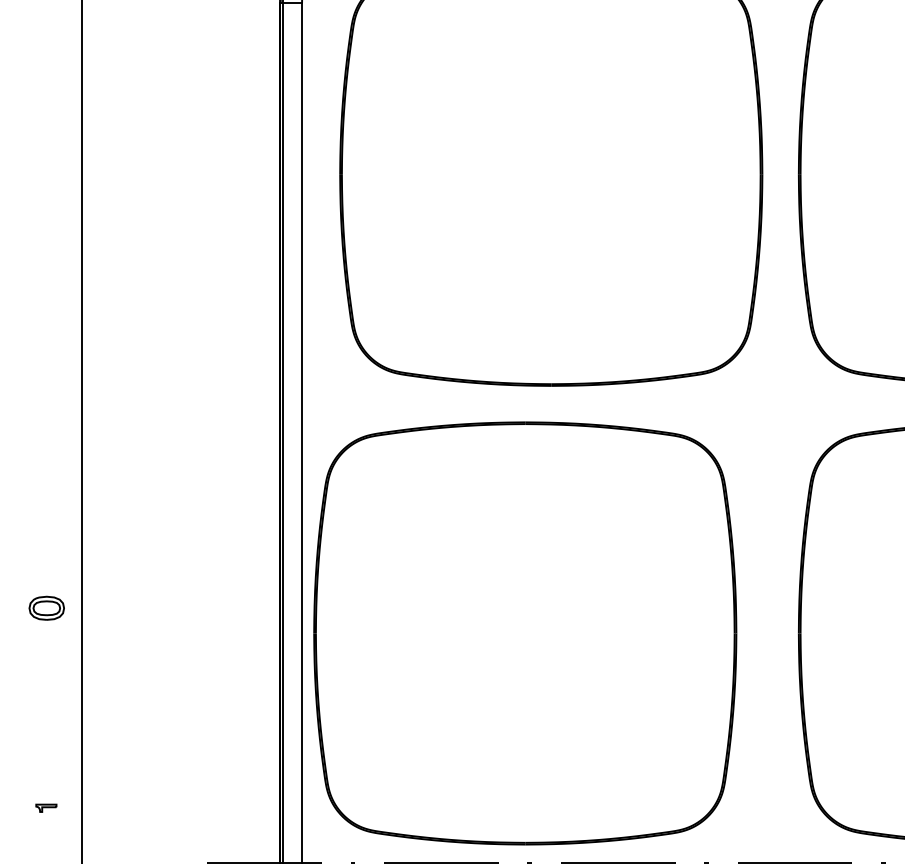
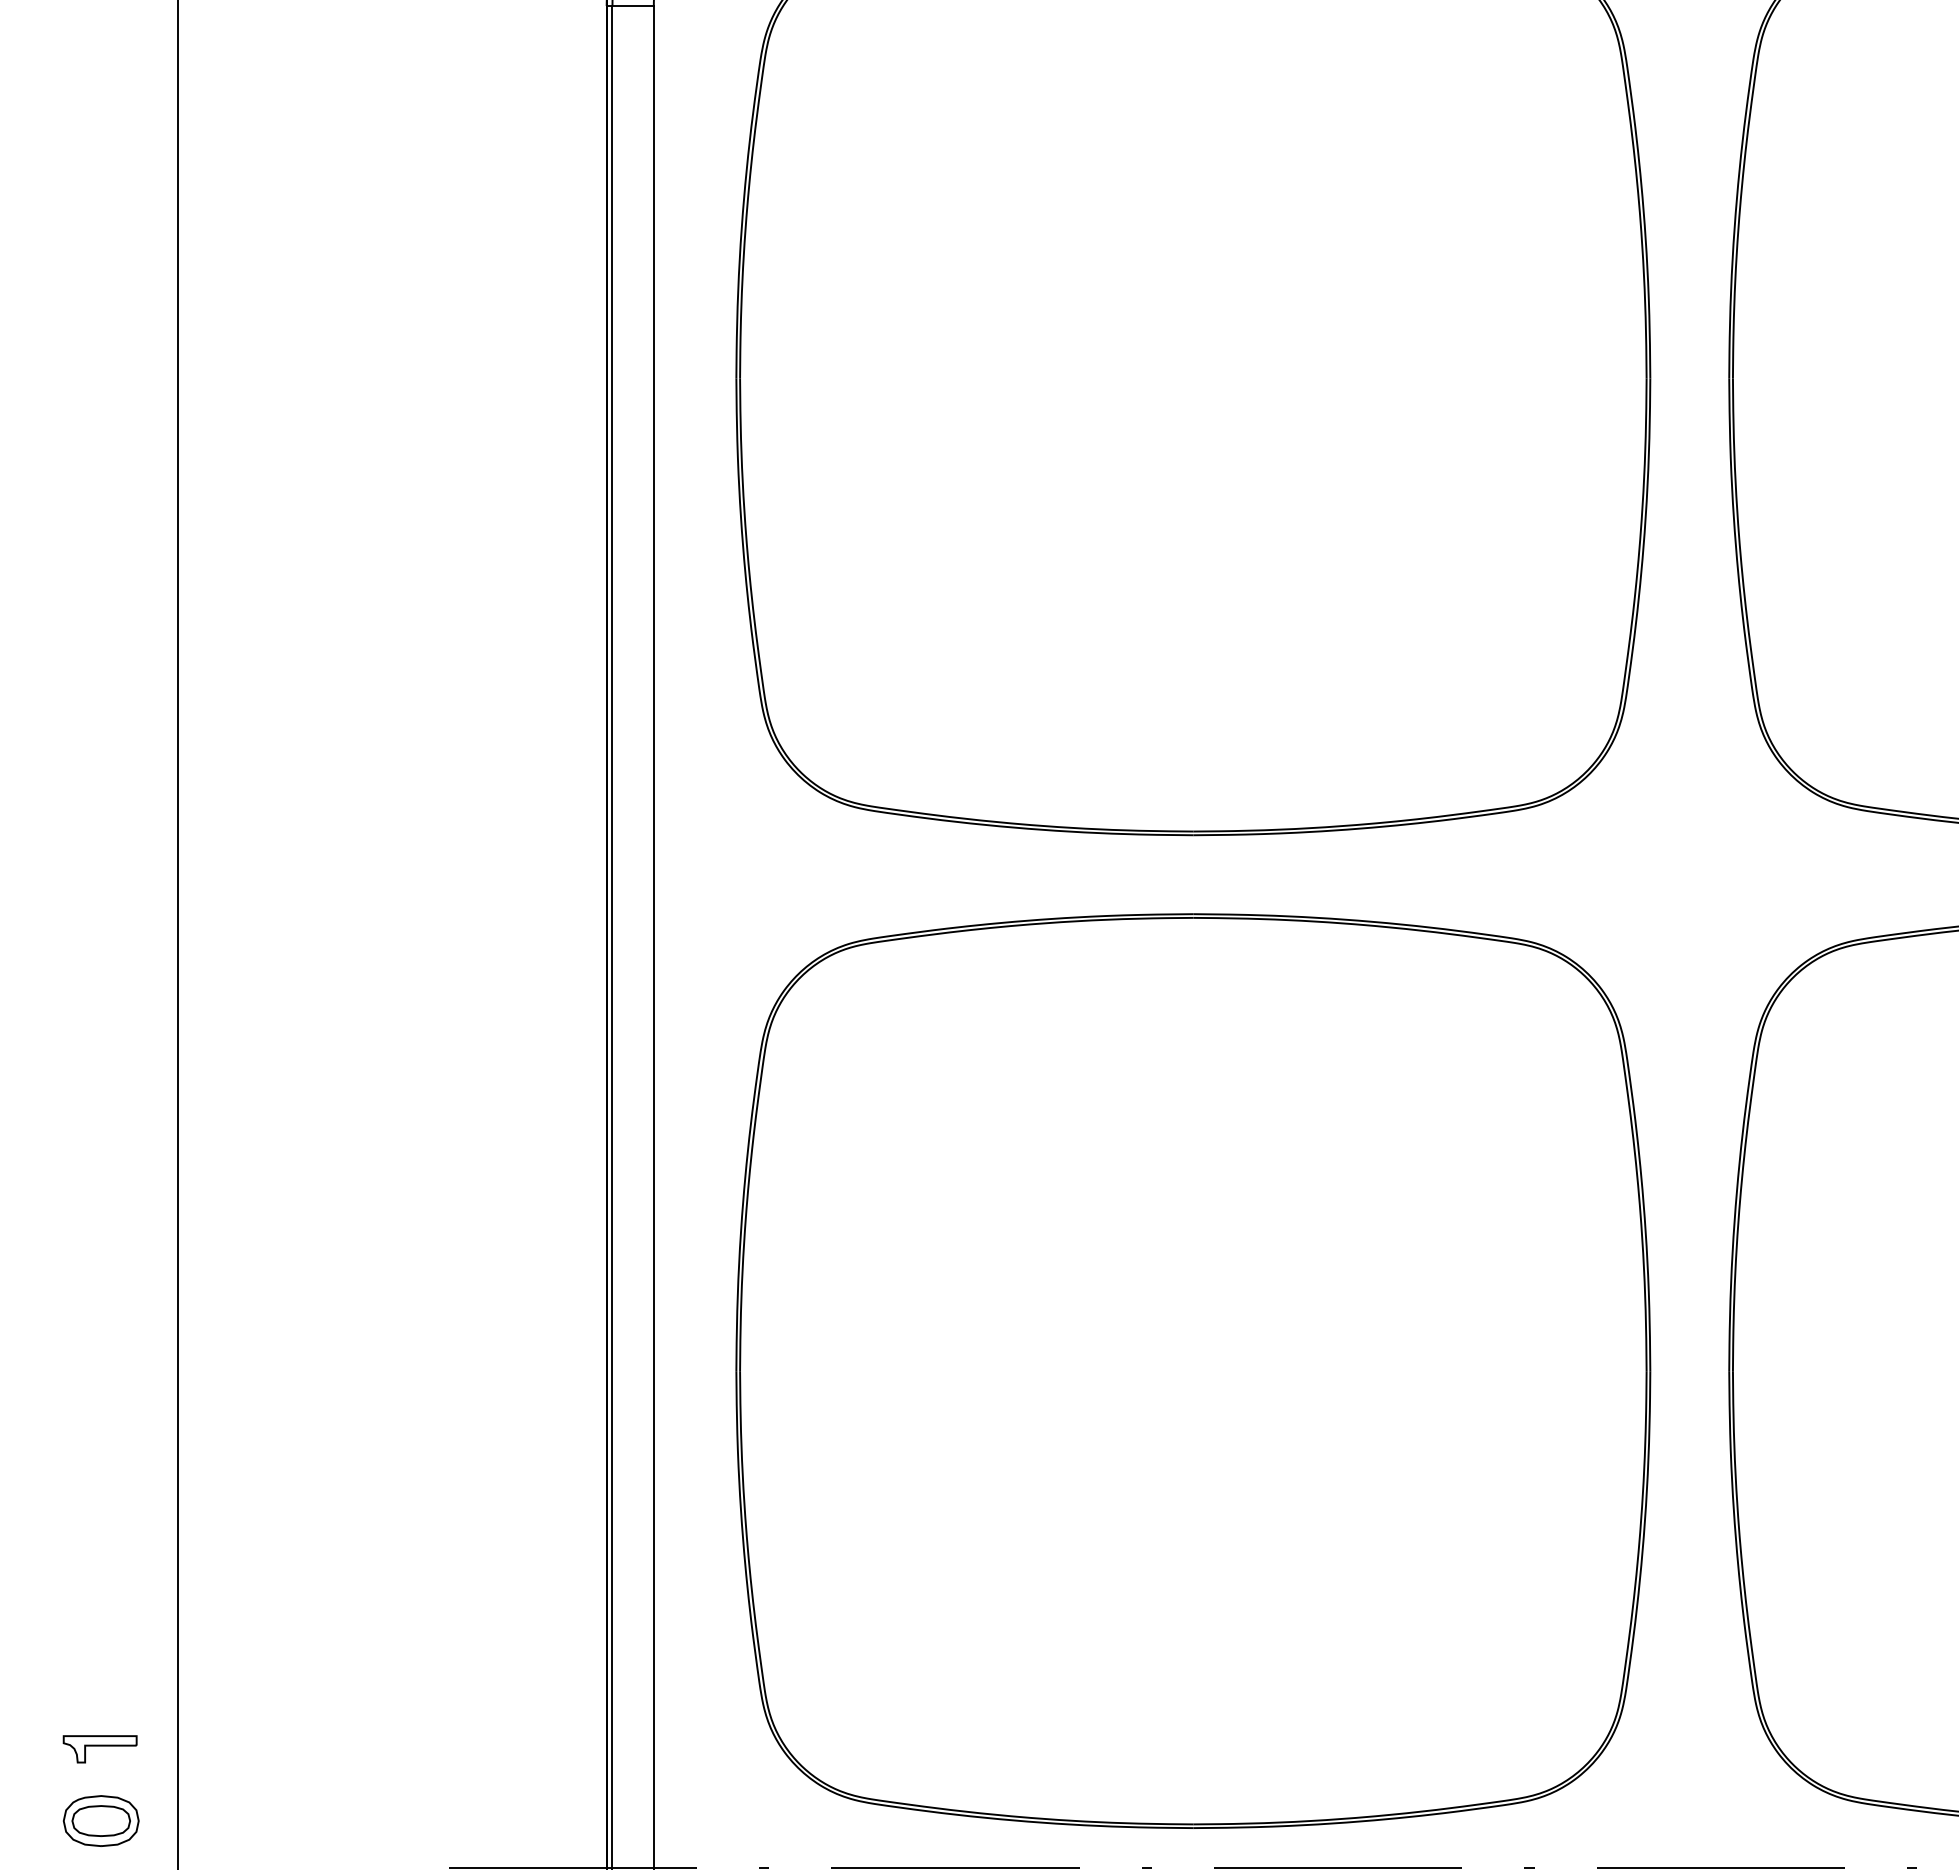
part: (46, 607) -> (100, 1819), moved
part: (525, 633) -> (1193, 1371), moved
part: (46, 808) -> (100, 1750), size x1.67

